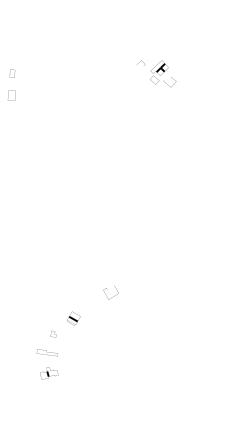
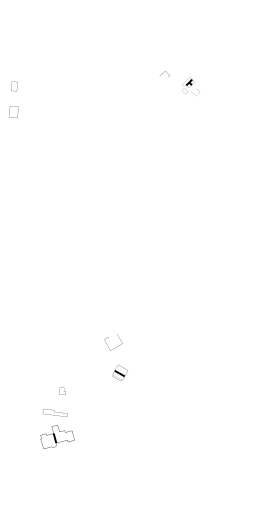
part: (163, 73) -> (191, 86), size x0.6
part: (110, 292) -> (112, 342), moved
part: (73, 318) -> (119, 372), moved
part: (49, 373) -> (57, 437), size x1.6

